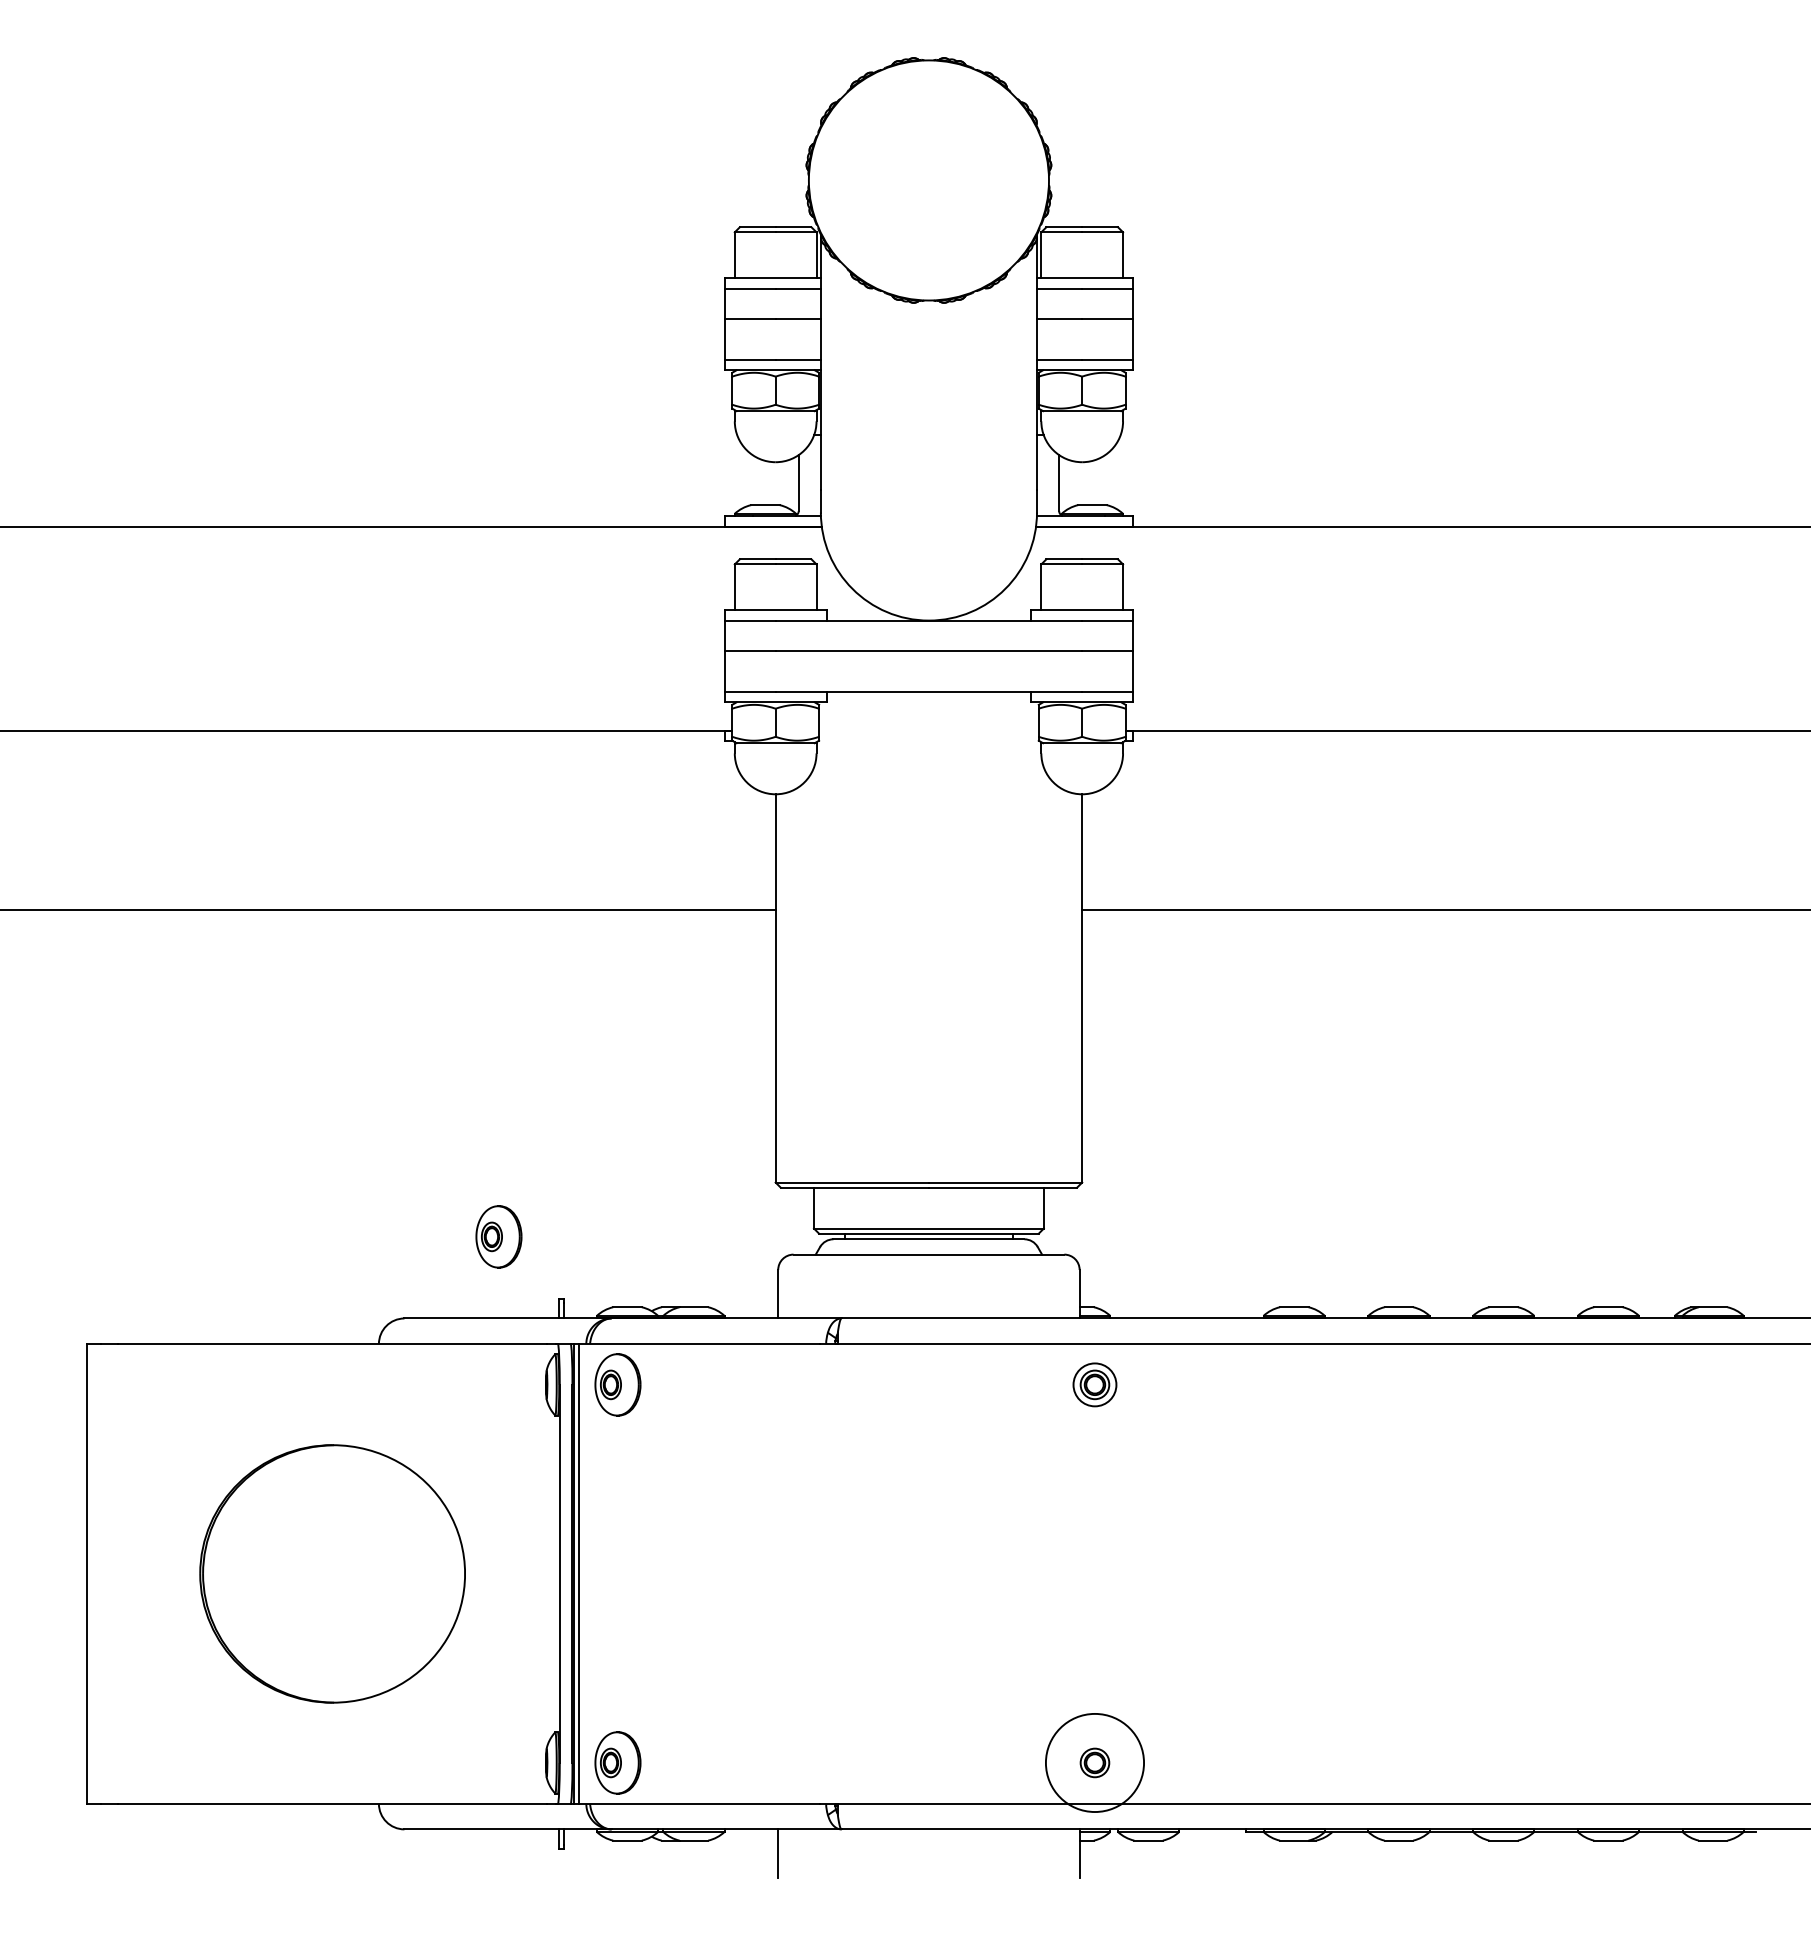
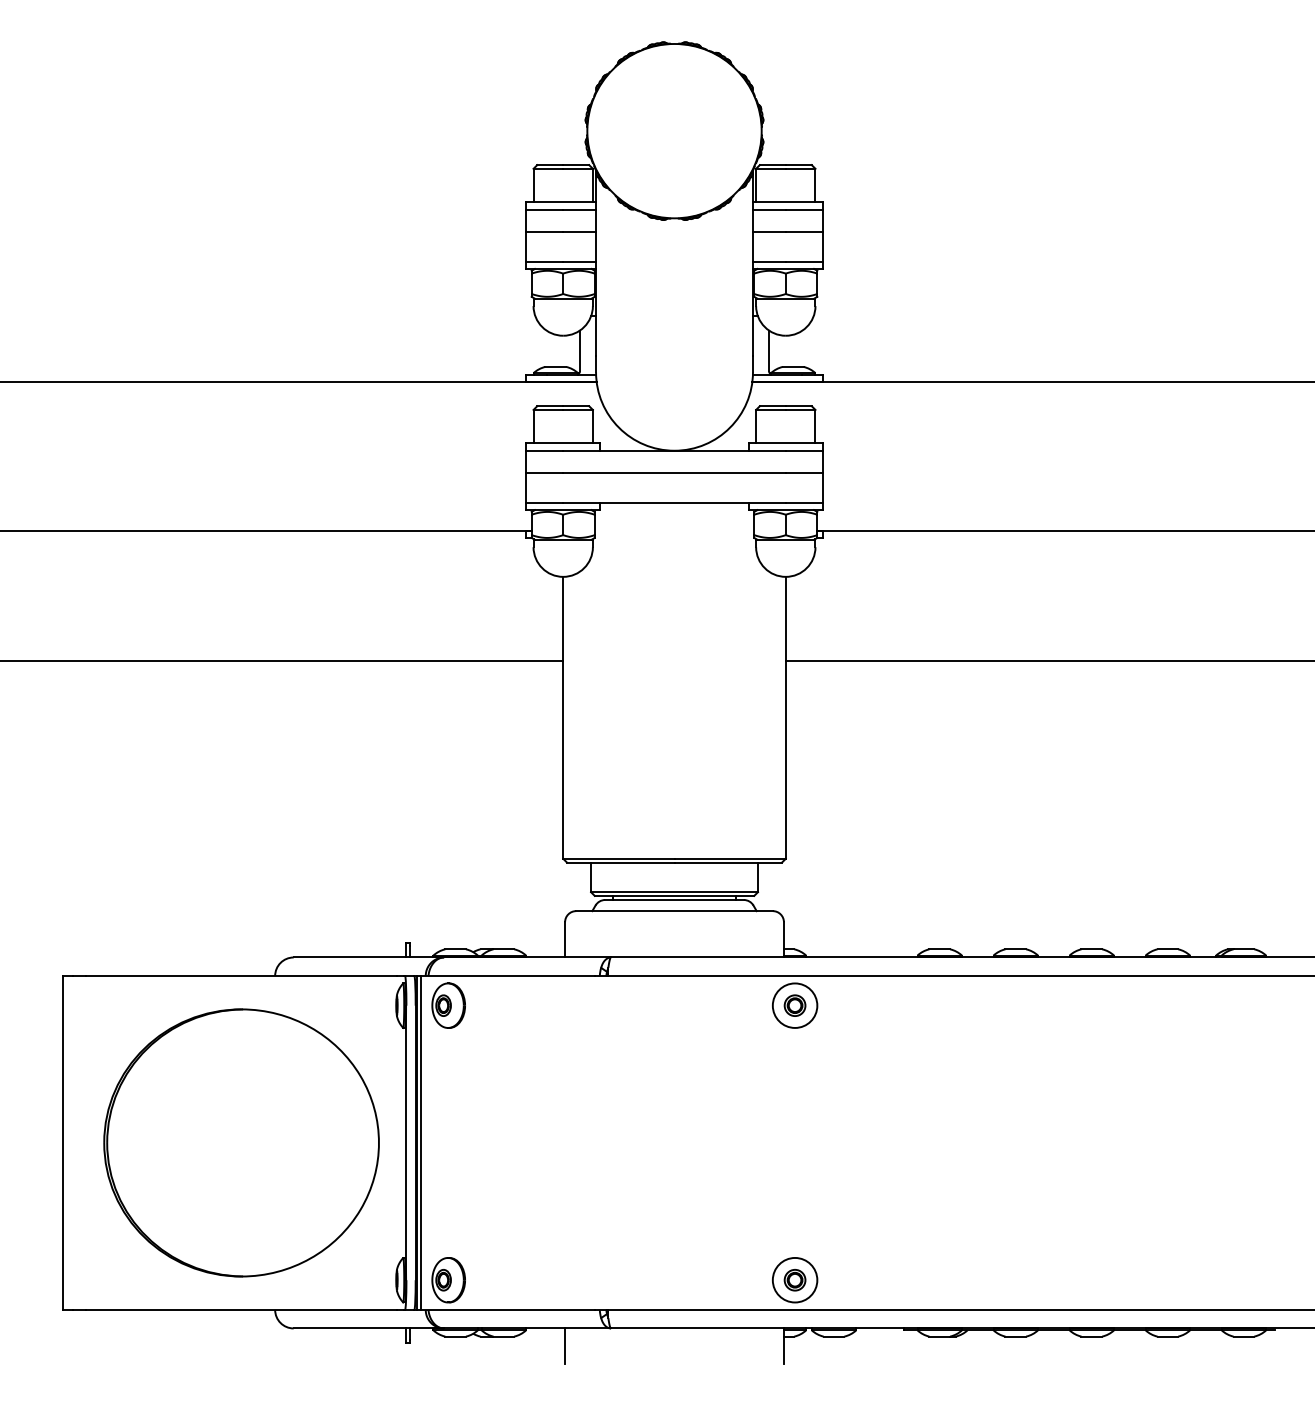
part: (498, 1236) -> (361, 897), removed
circle: (1094, 1384) -> (794, 1005), size x1.43
part: (332, 1573) -> (241, 1142), size x1.43
circle: (1094, 1762) -> (794, 1279), size x0.62

